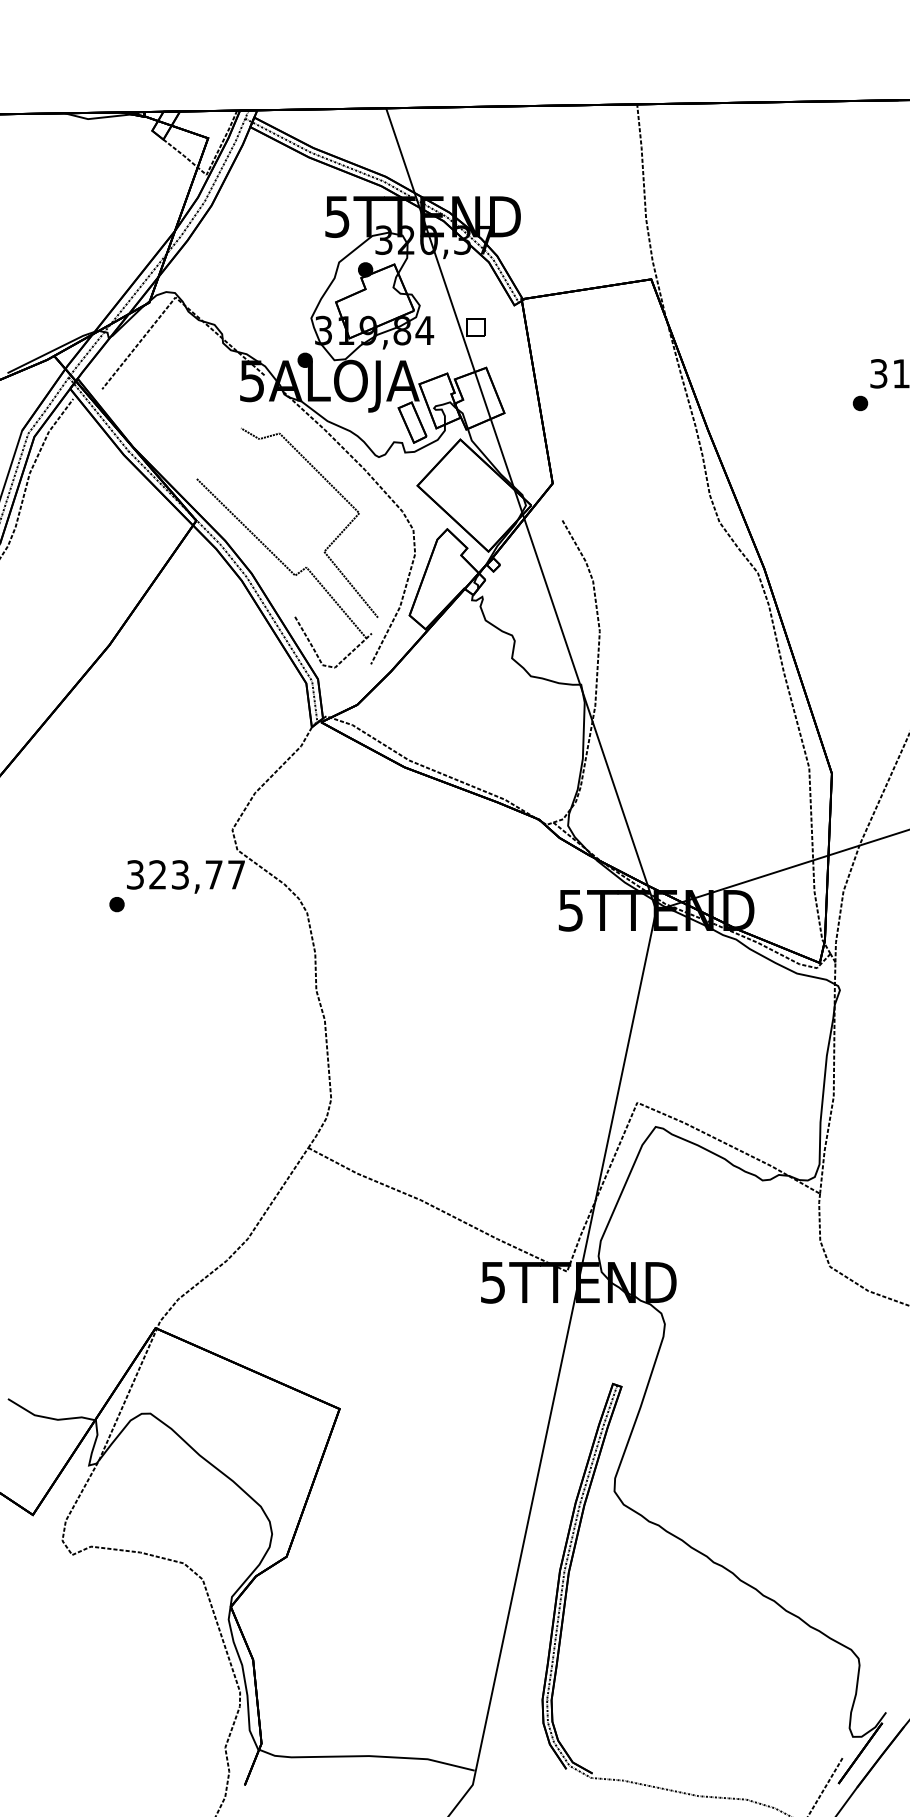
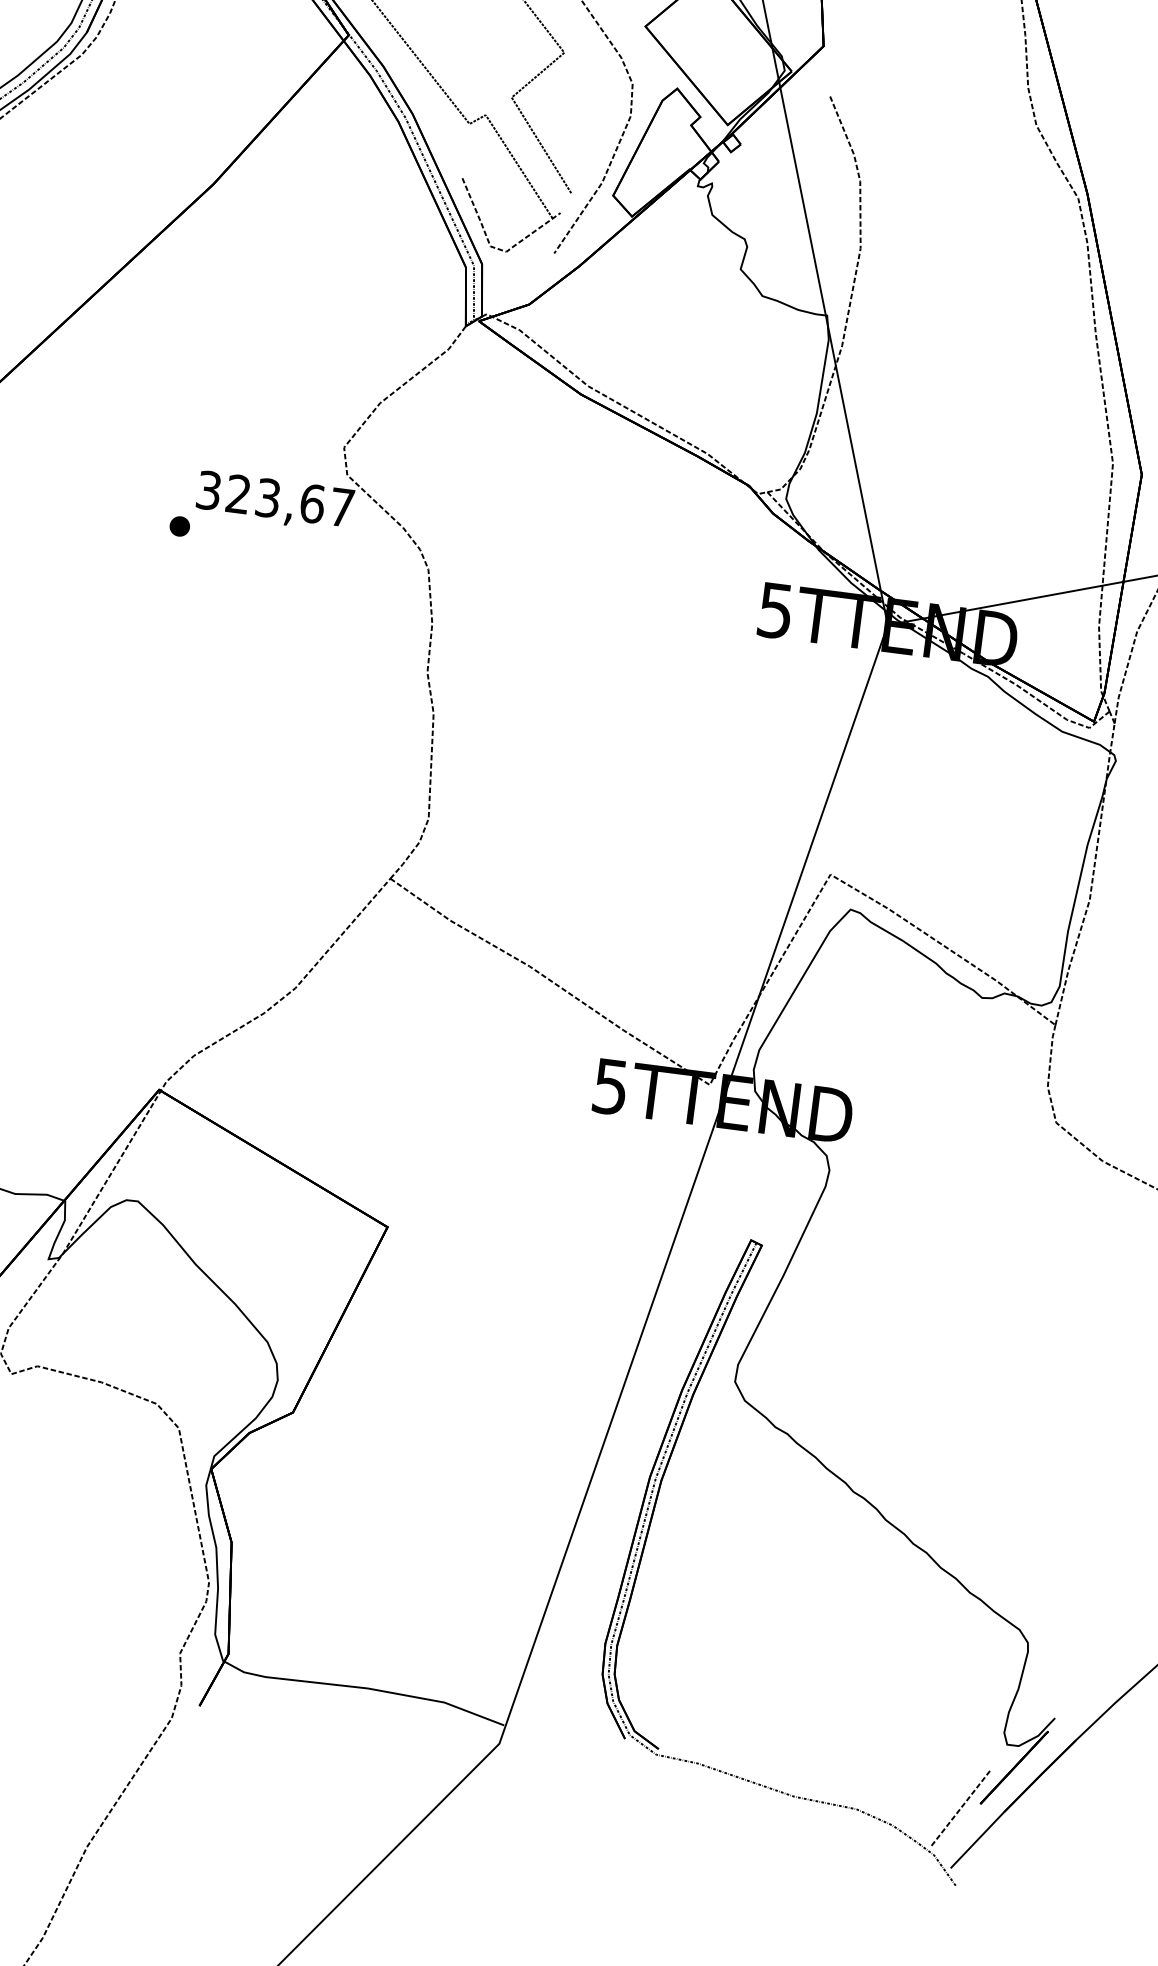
text: (214, 874) -> (313, 503), 323,77 -> 323,67

